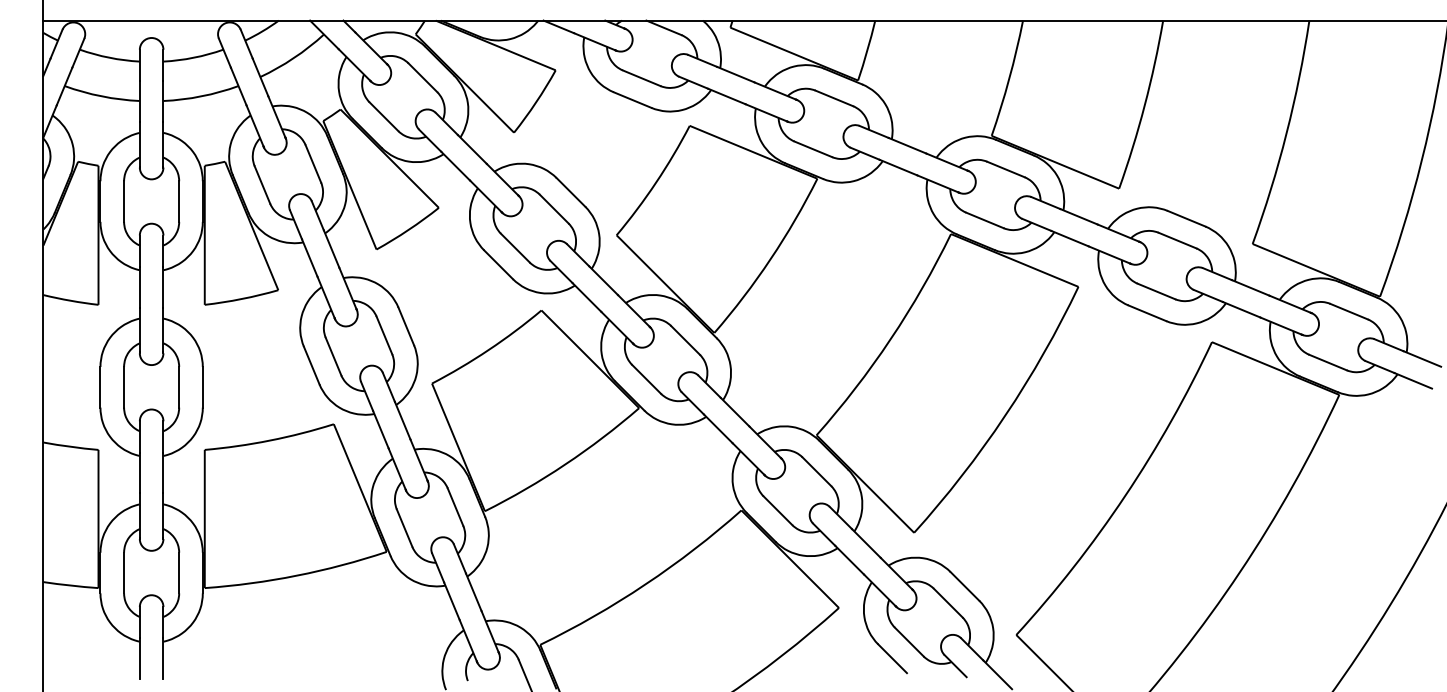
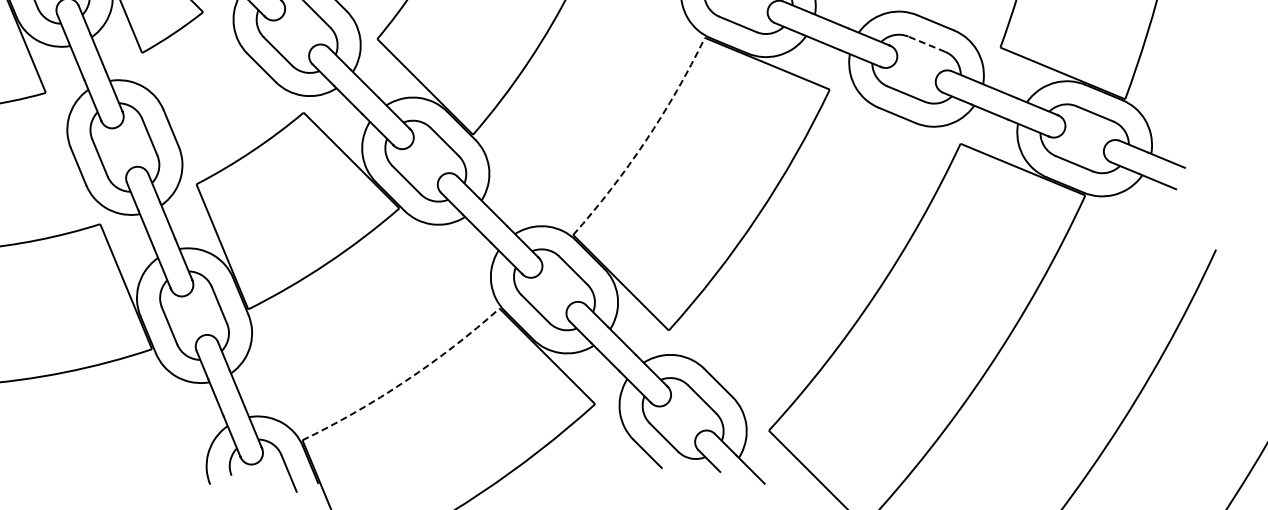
line: (1177, 240) -> (926, 44), solid -> dashed
arc: (890, 339) -> (645, 141), solid -> dashed
arc: (645, 584) -> (405, 381), solid -> dashed

